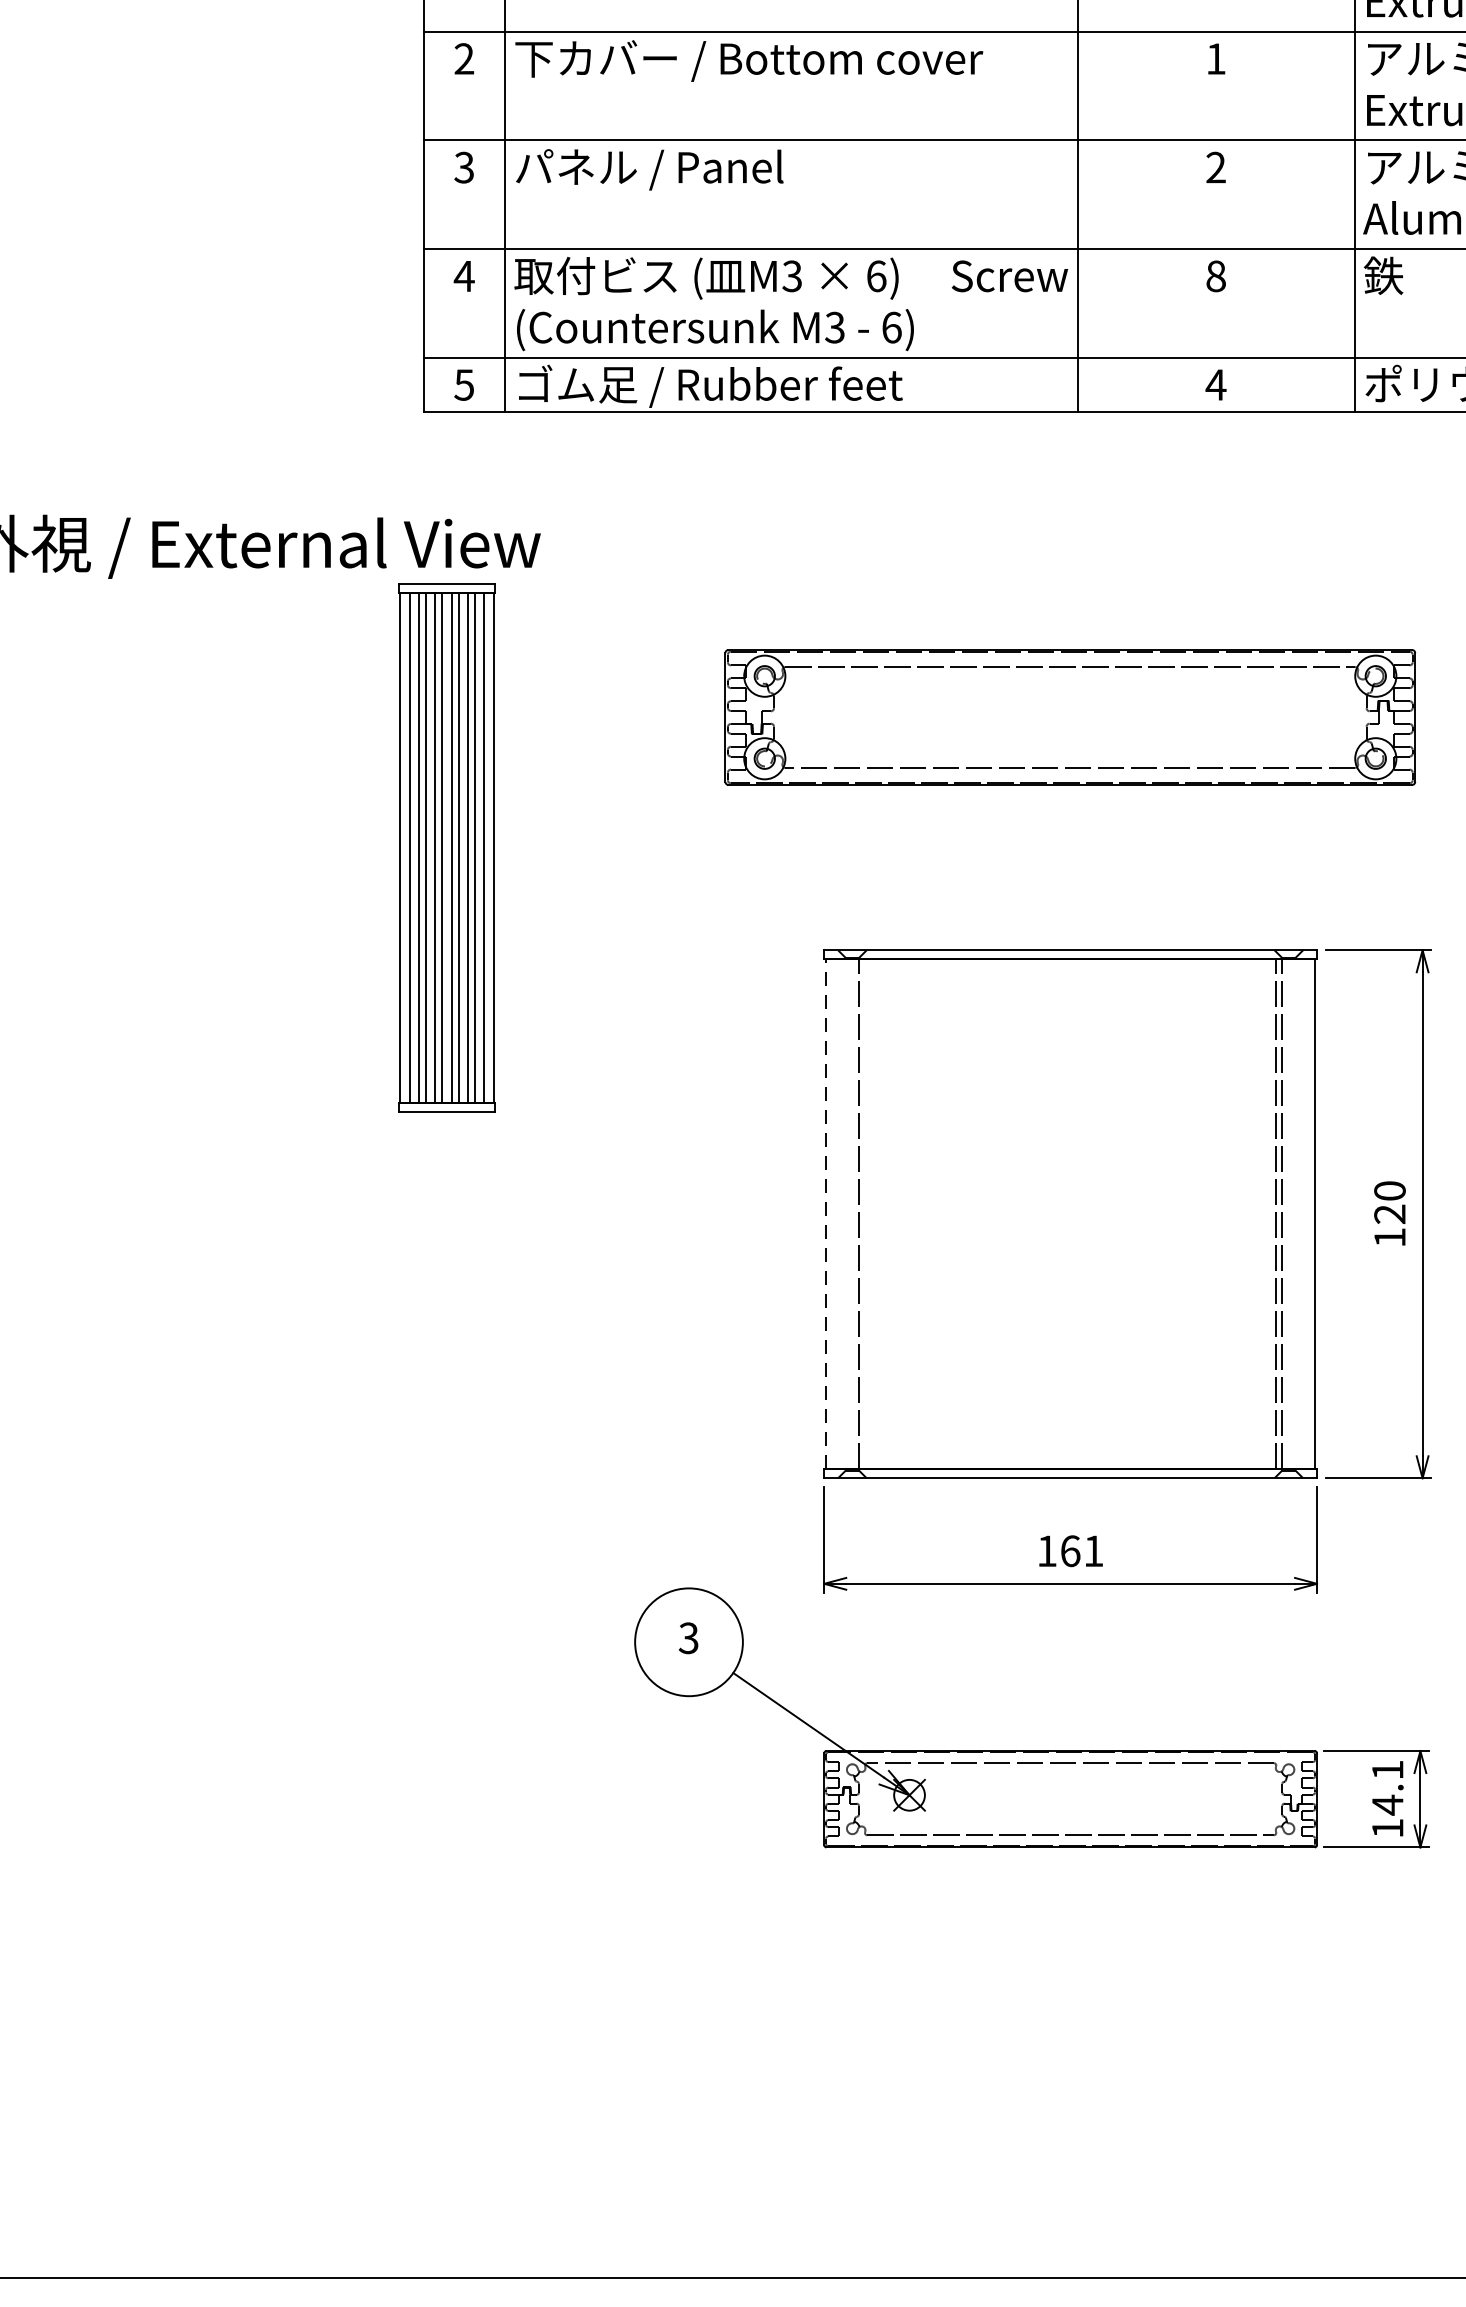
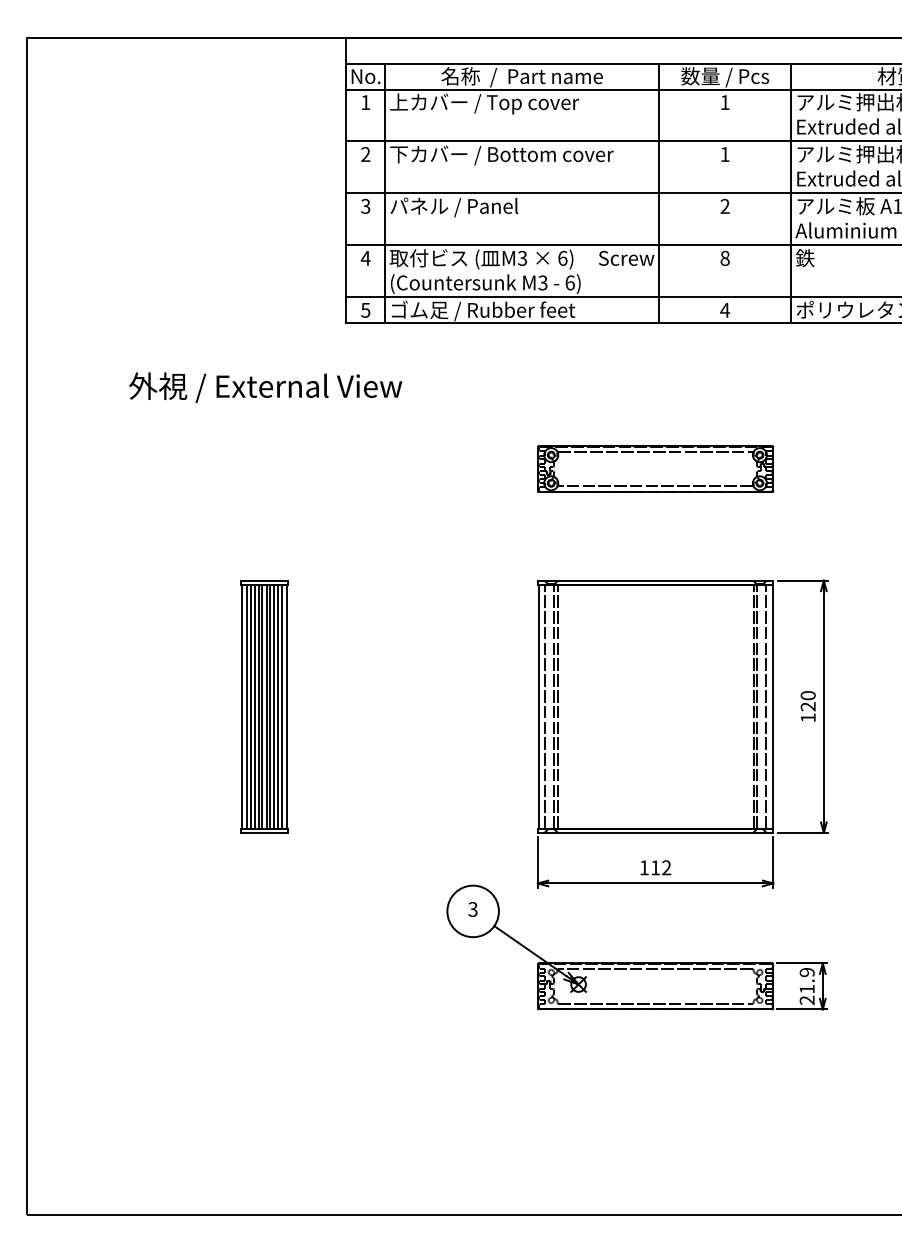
part: (1070, 715) -> (655, 468), size x0.71
part: (447, 847) -> (264, 706), moved
line: (825, 1213) -> (538, 706), dashed -> solid
line: (838, 1213) -> (544, 706), added
line: (865, 1213) -> (557, 706), added
line: (1302, 1213) -> (766, 706), added
text: (1082, 1550) -> (661, 867), 161 -> 112
text: (1386, 1799) -> (806, 986), 14.1 -> 21.9

